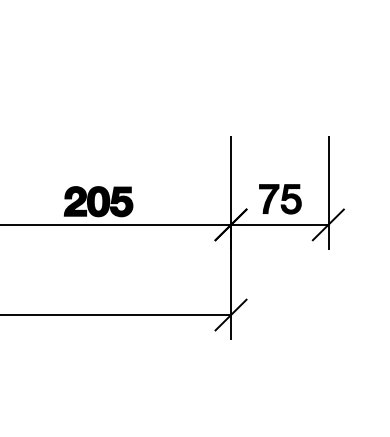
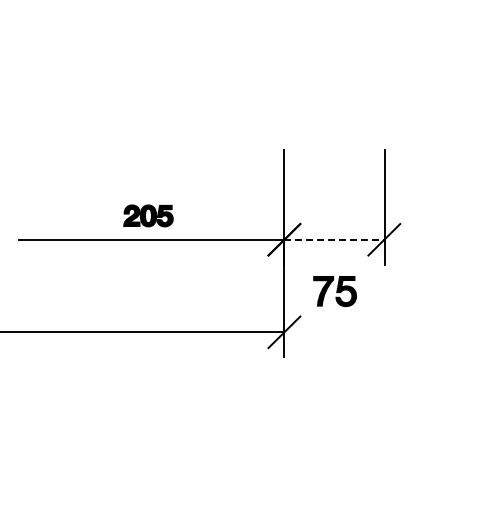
part: (279, 199) -> (334, 291), moved
part: (98, 201) -> (148, 215), size x0.7
line: (279, 224) -> (334, 239), solid -> dashed

